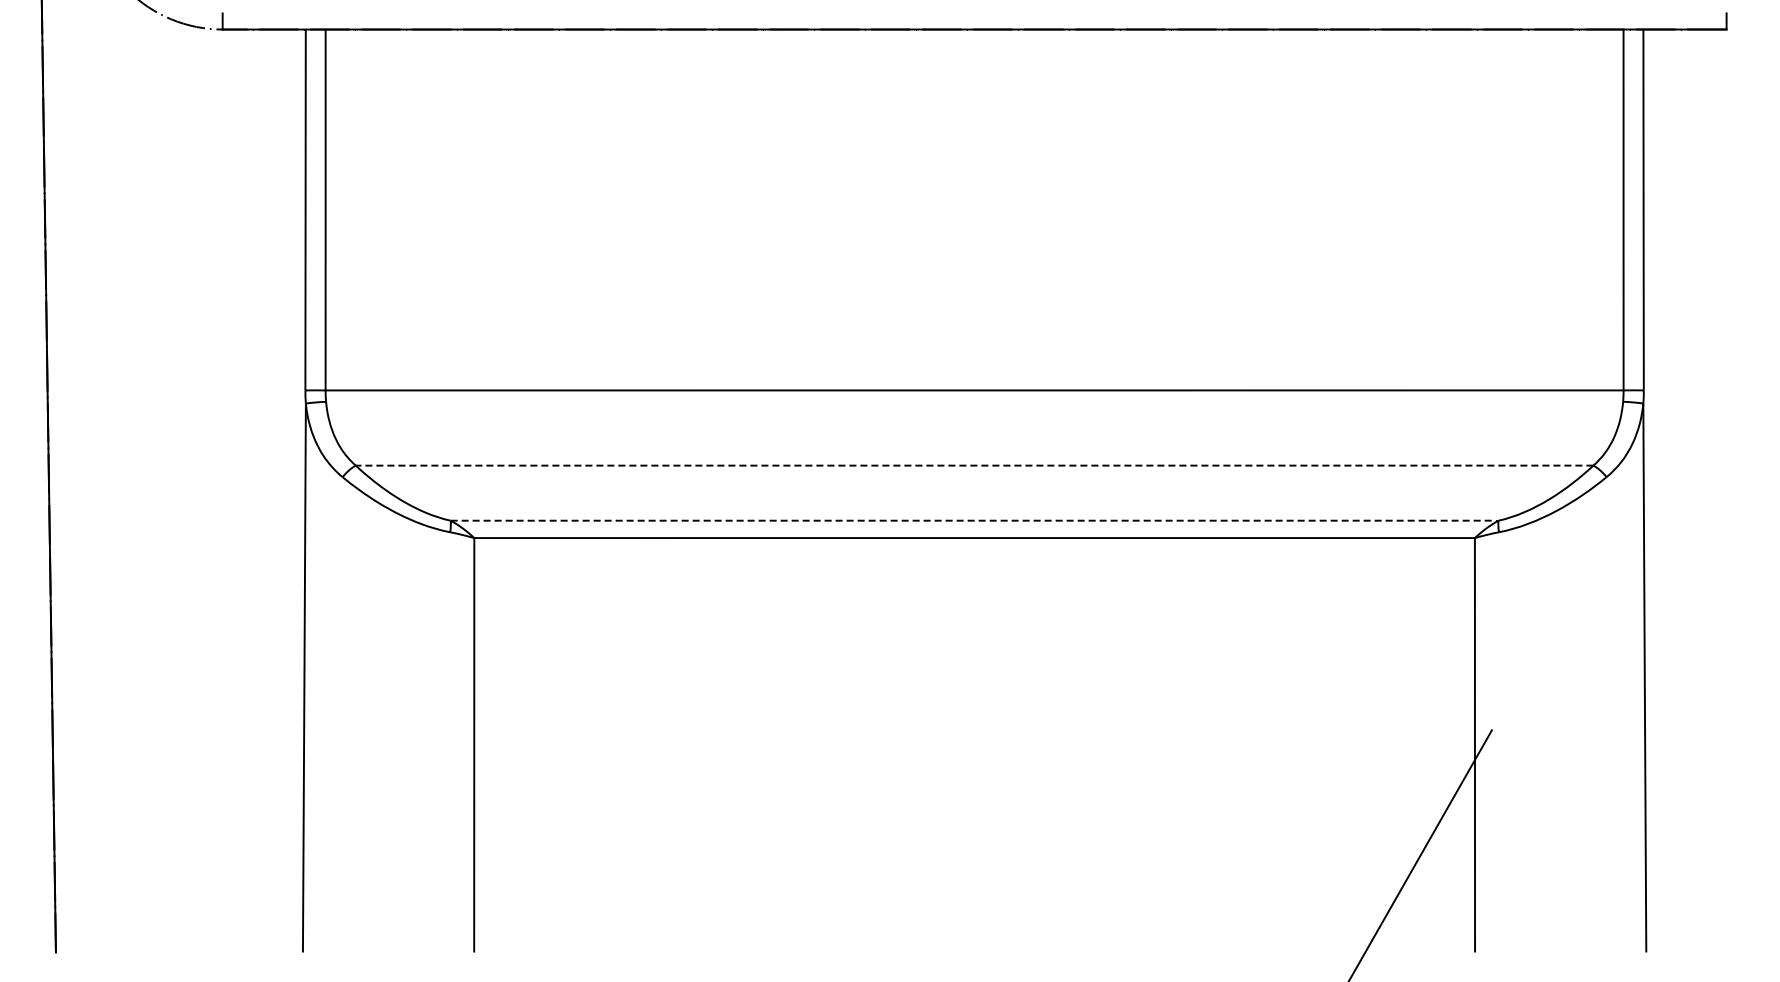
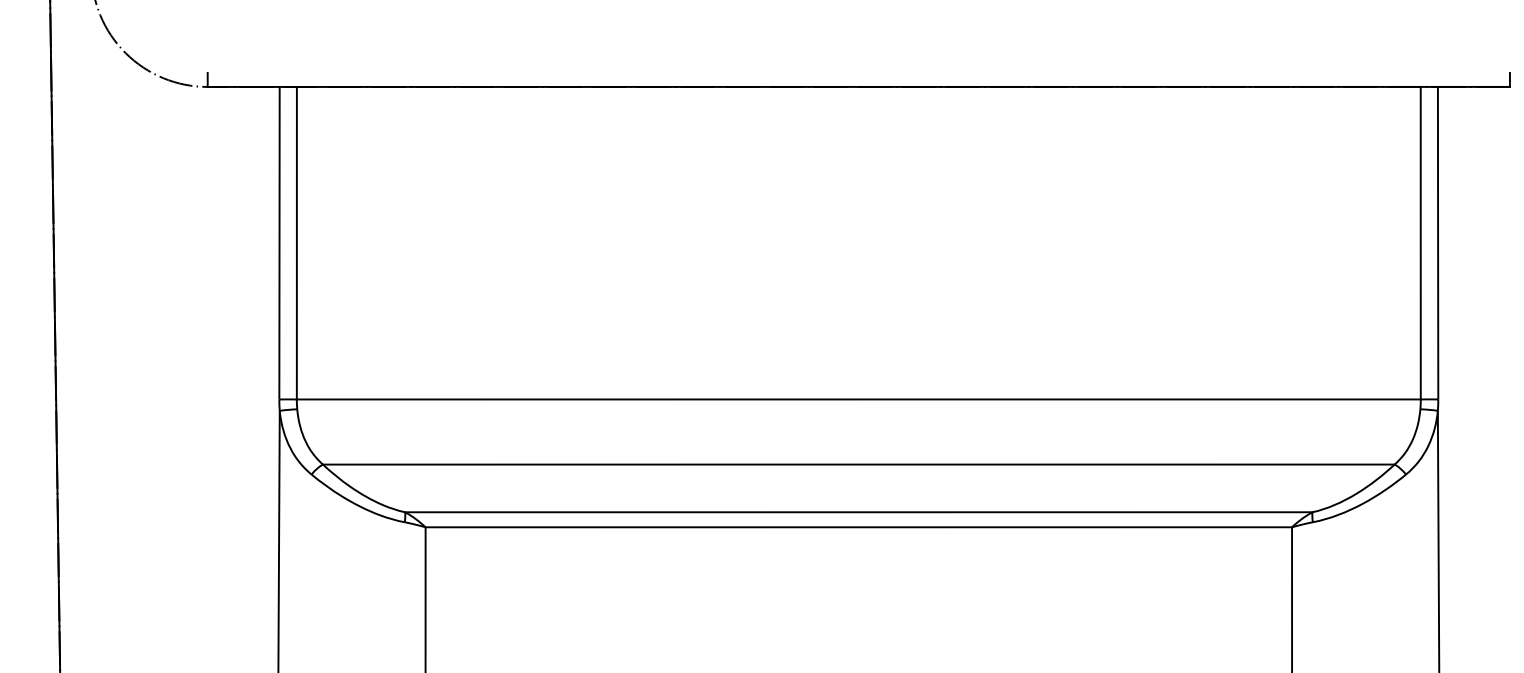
line: (974, 465) -> (858, 464), dashed -> solid
line: (974, 520) -> (858, 512), dashed -> solid

